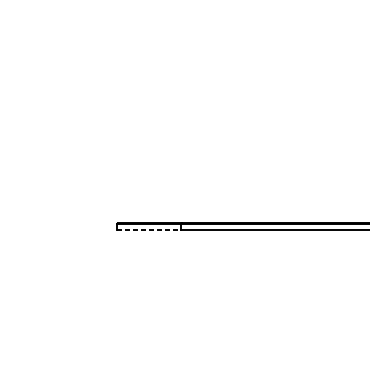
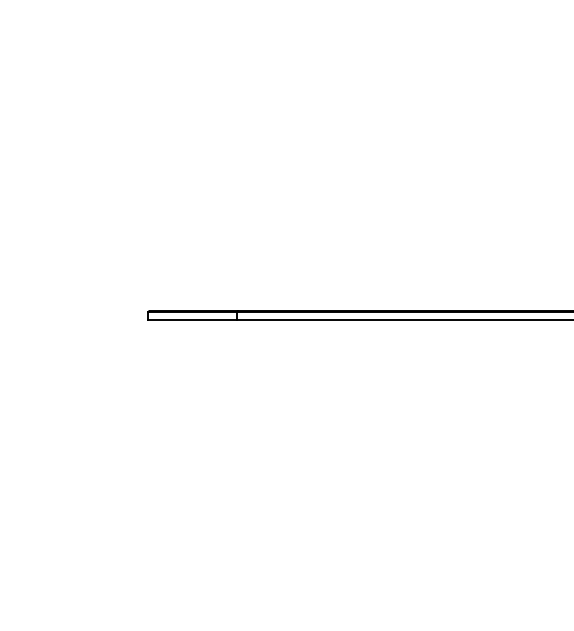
line: (149, 229) -> (193, 319), dashed -> solid

